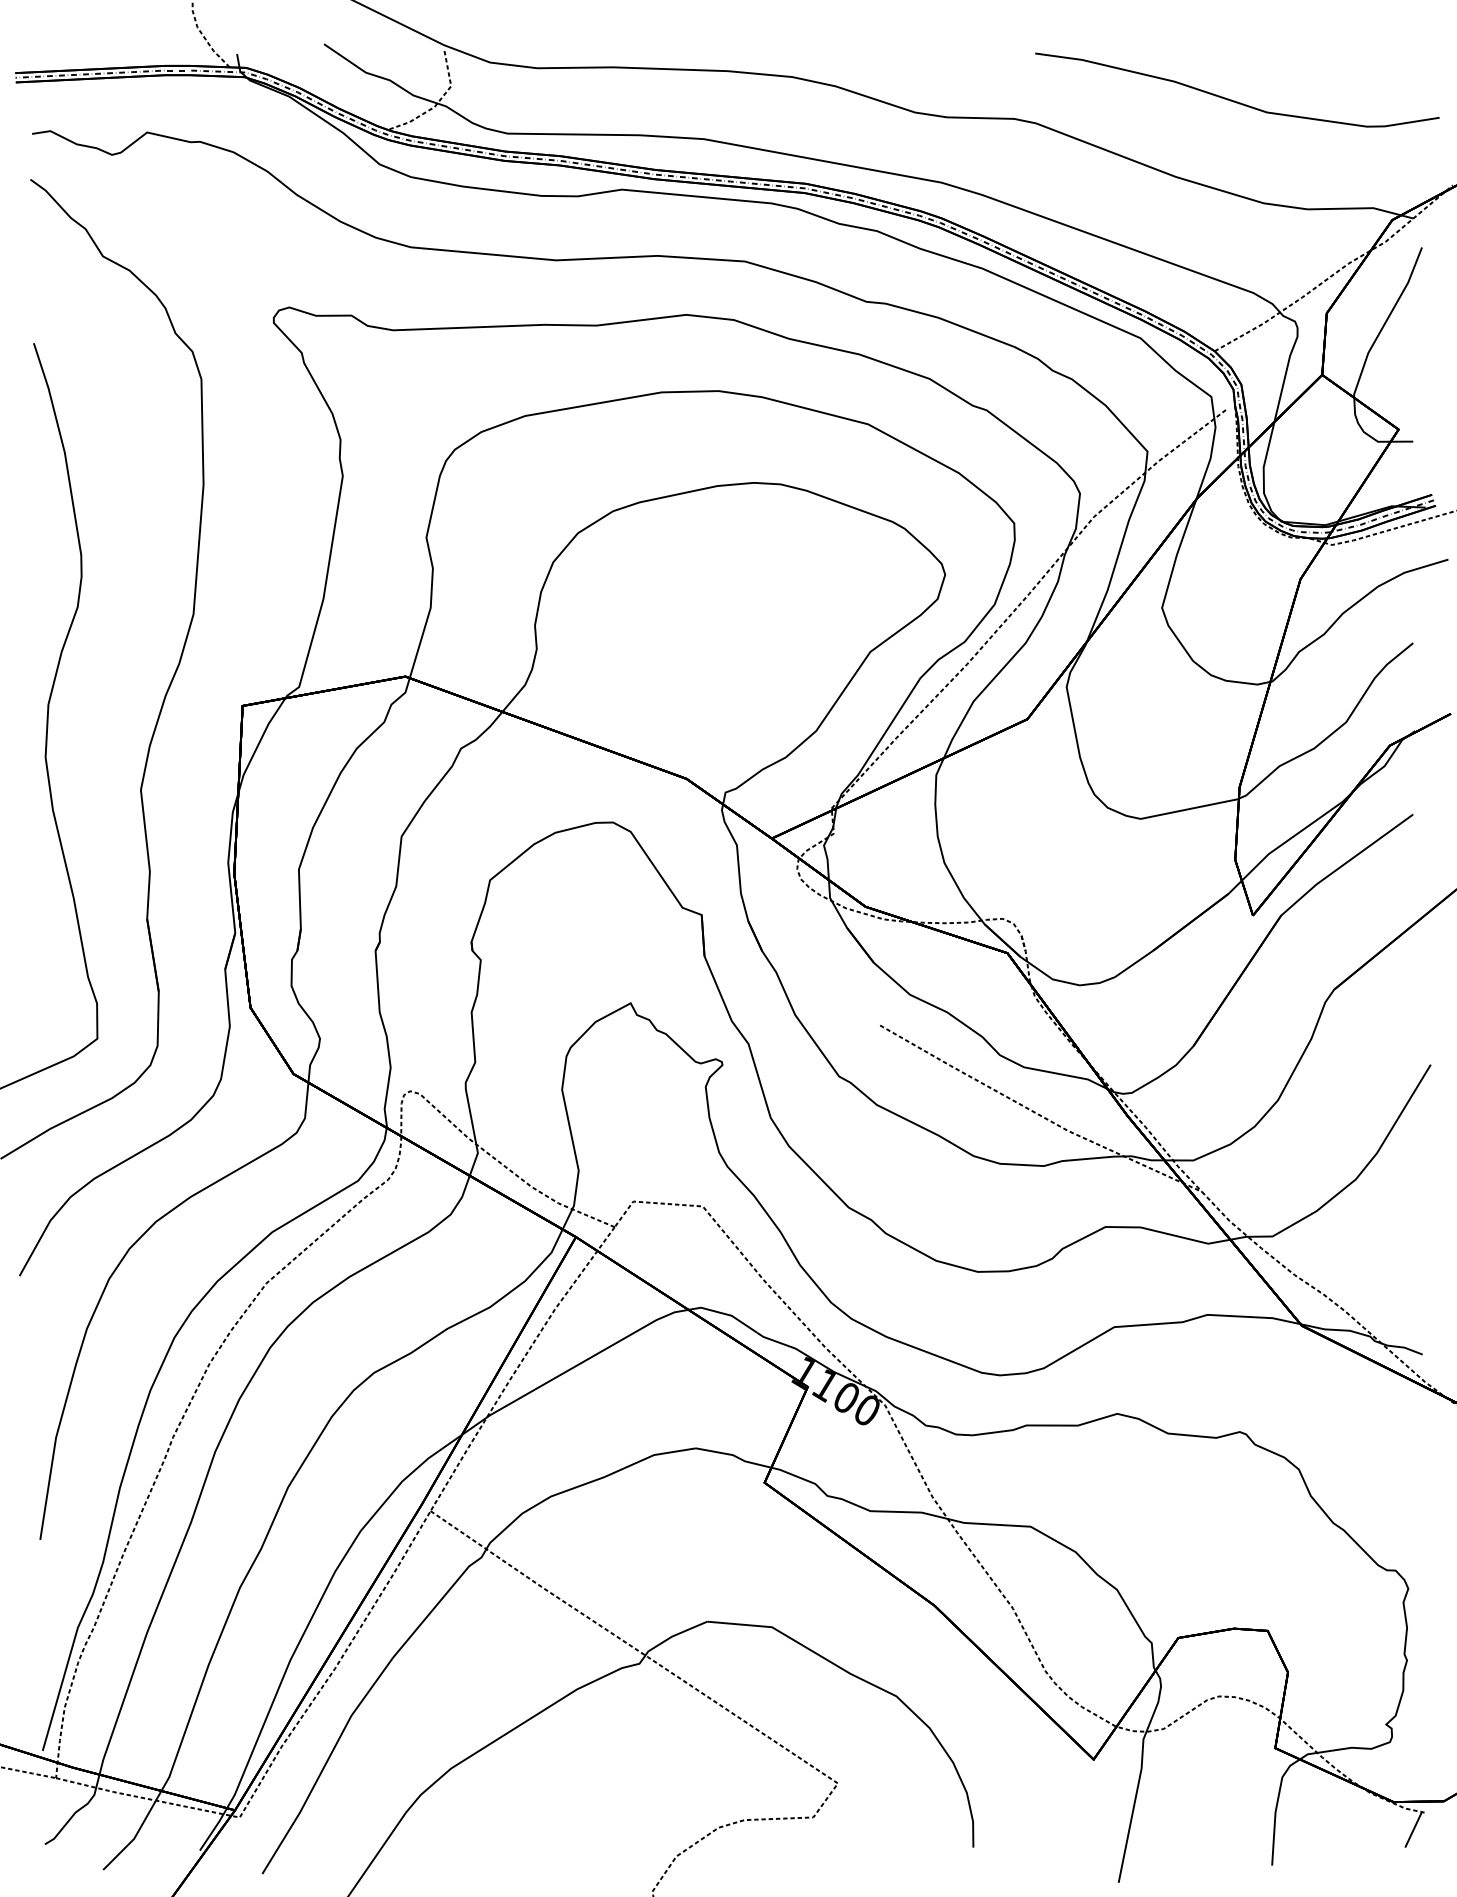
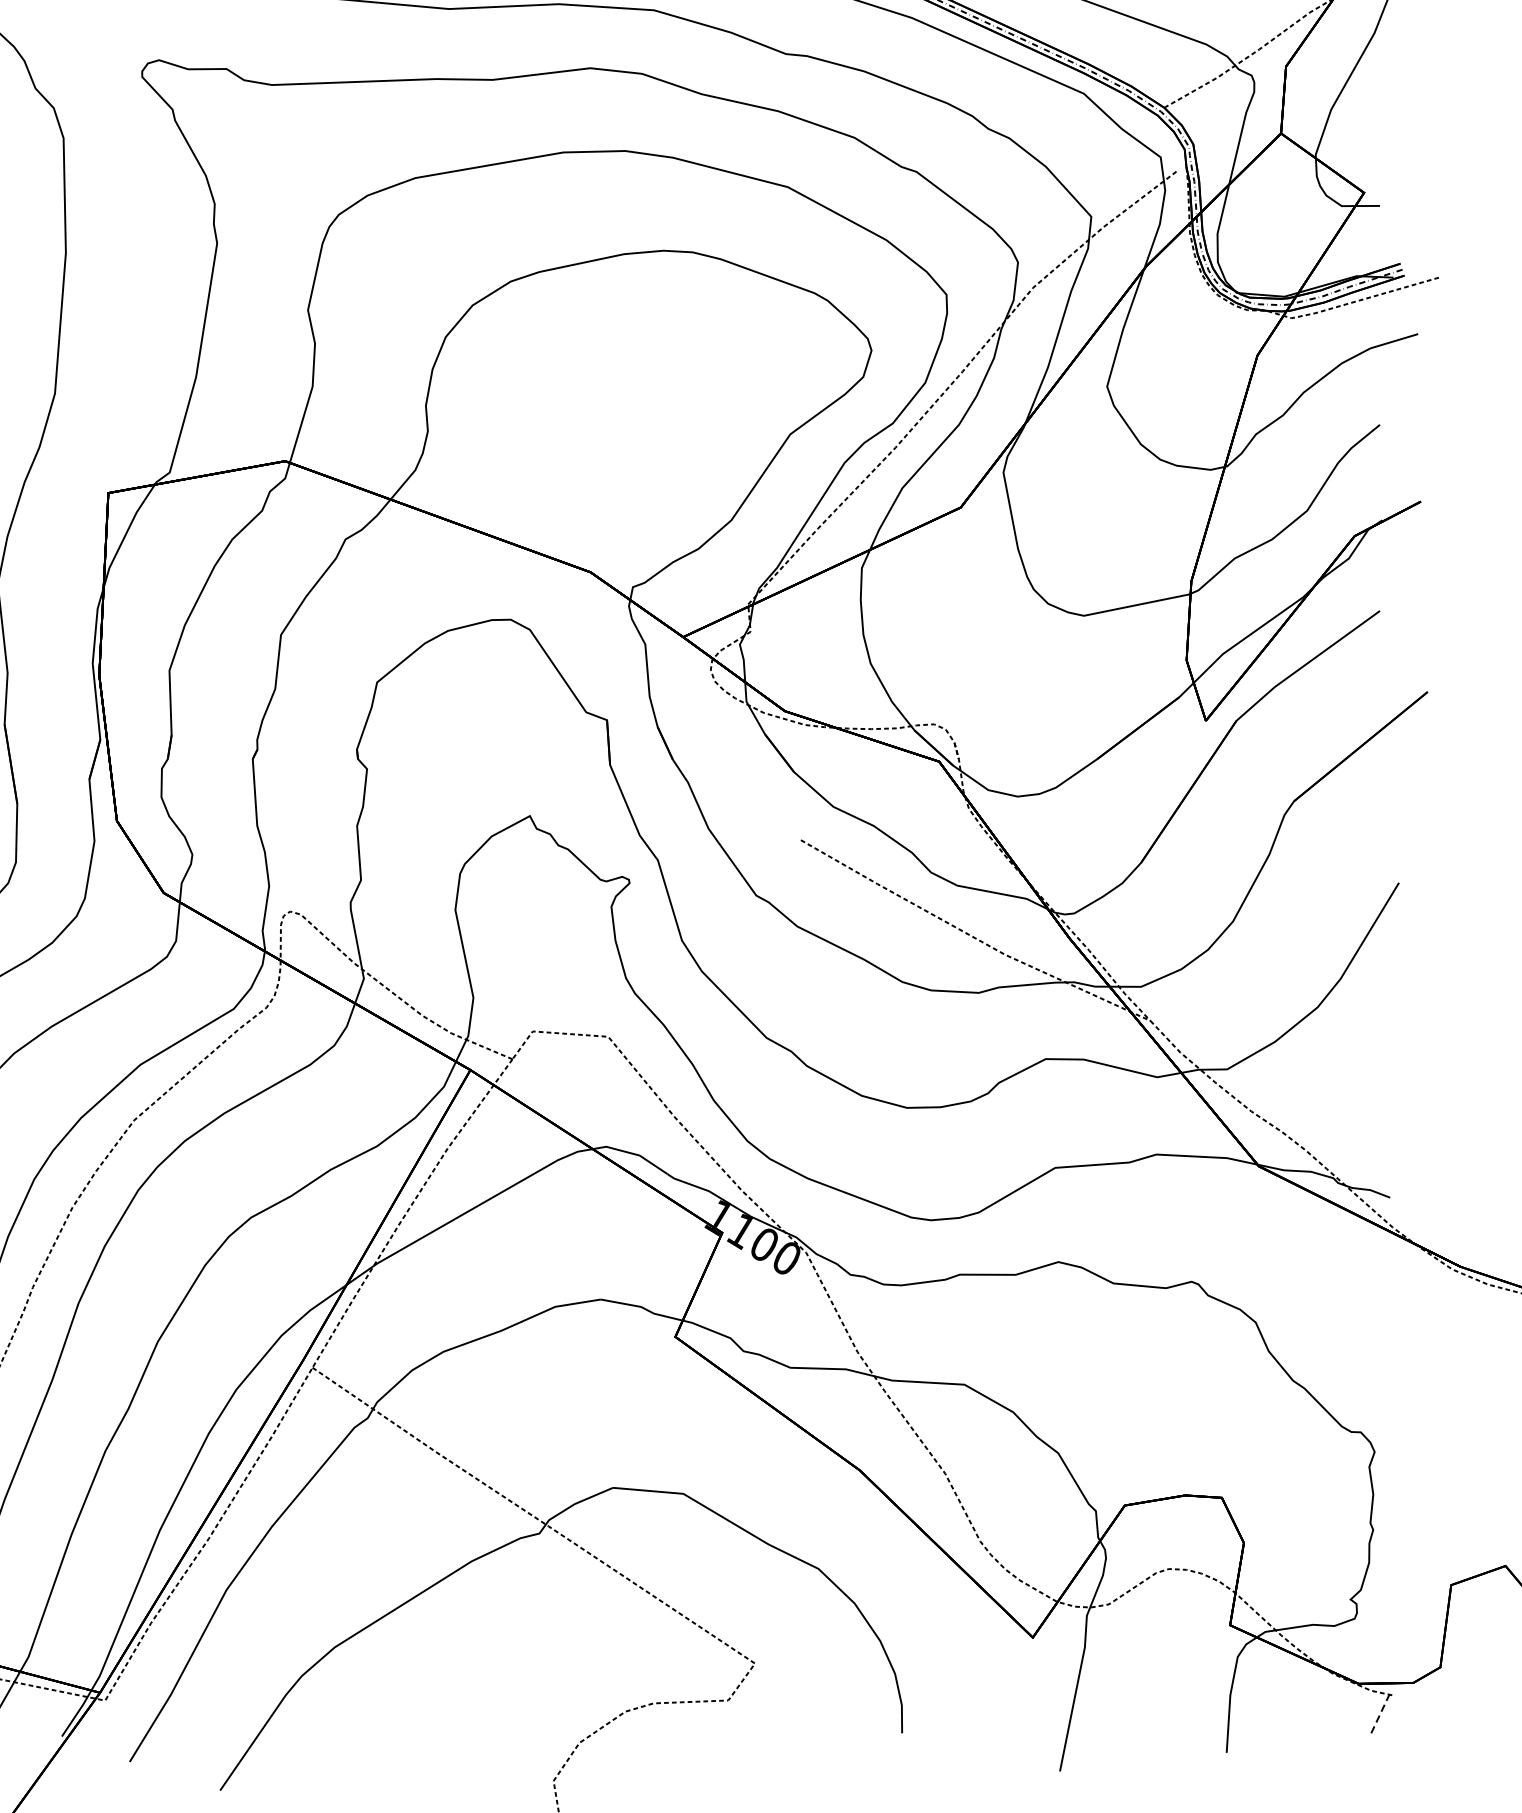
line: (1413, 1829) -> (1380, 1713), solid -> dashed

